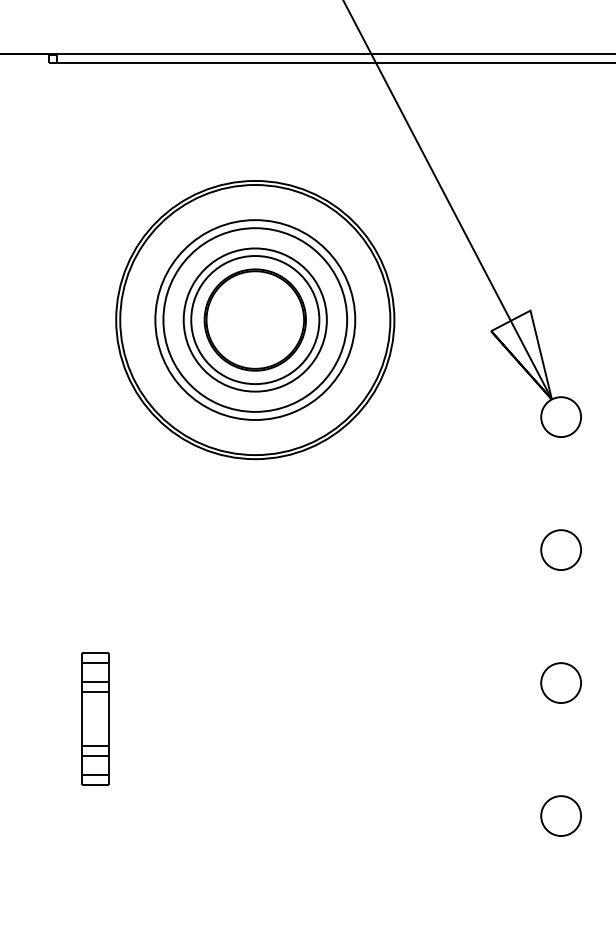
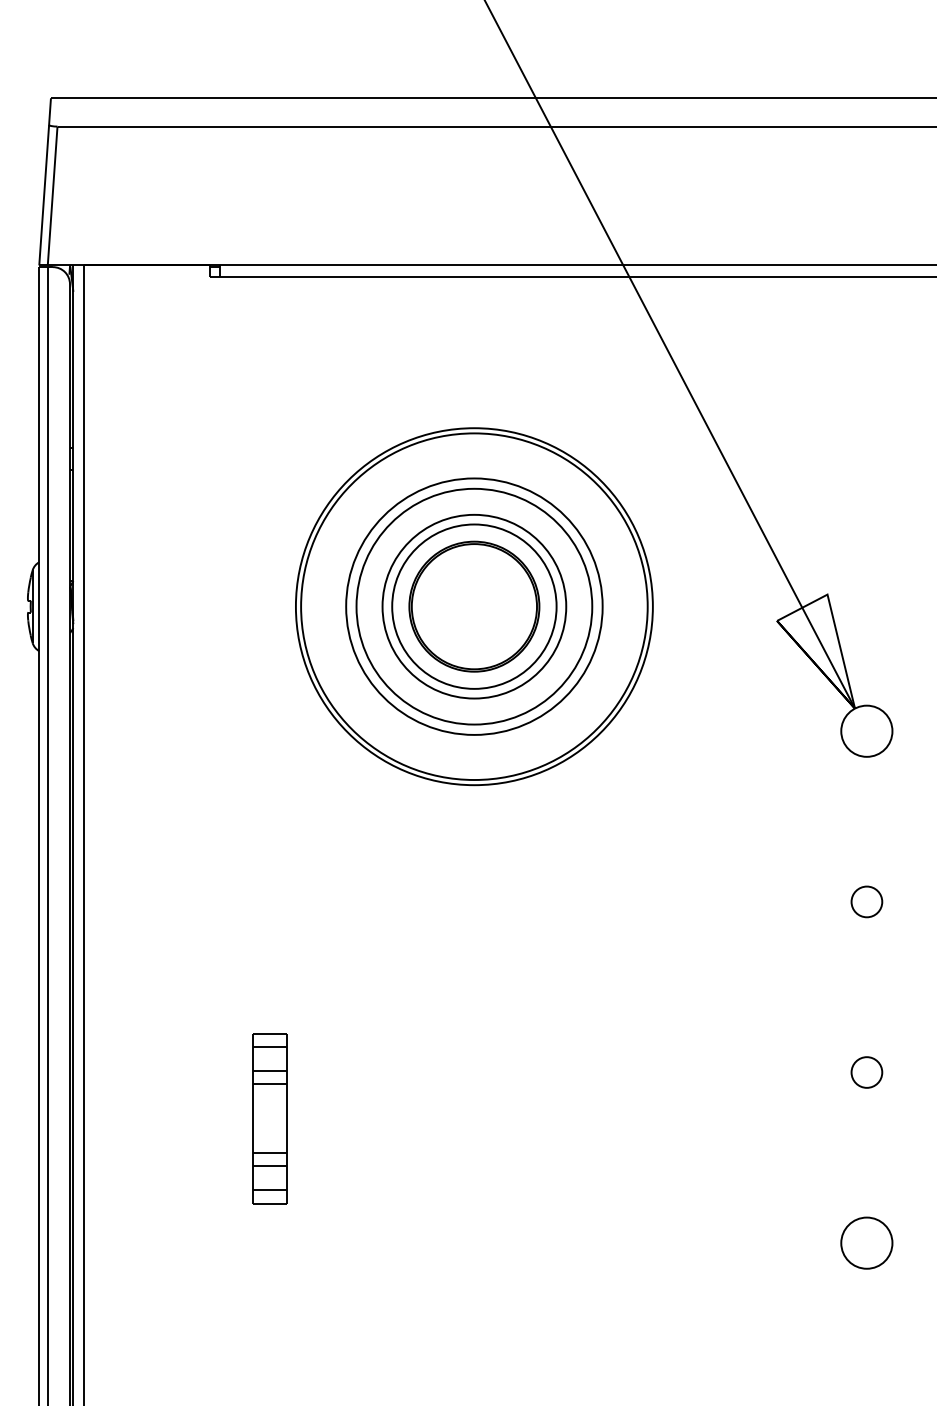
part: (560, 549) -> (866, 901), size x0.6
part: (560, 683) -> (866, 1072), size x0.6

